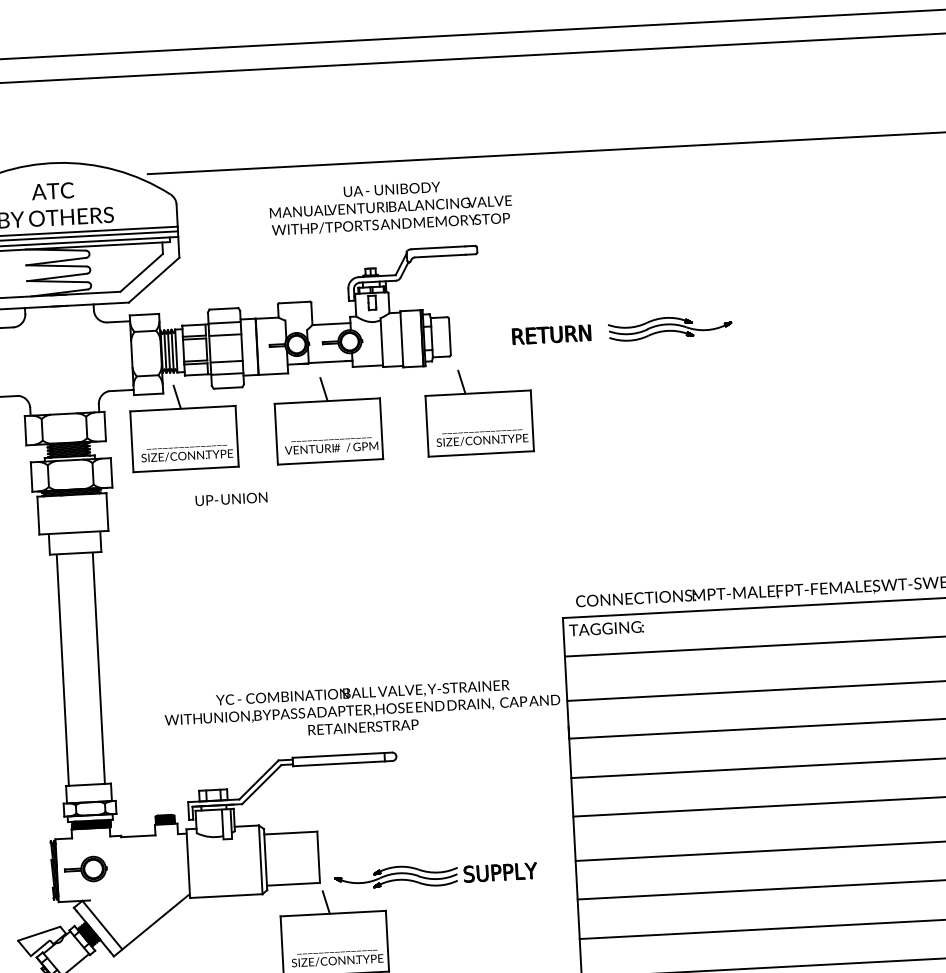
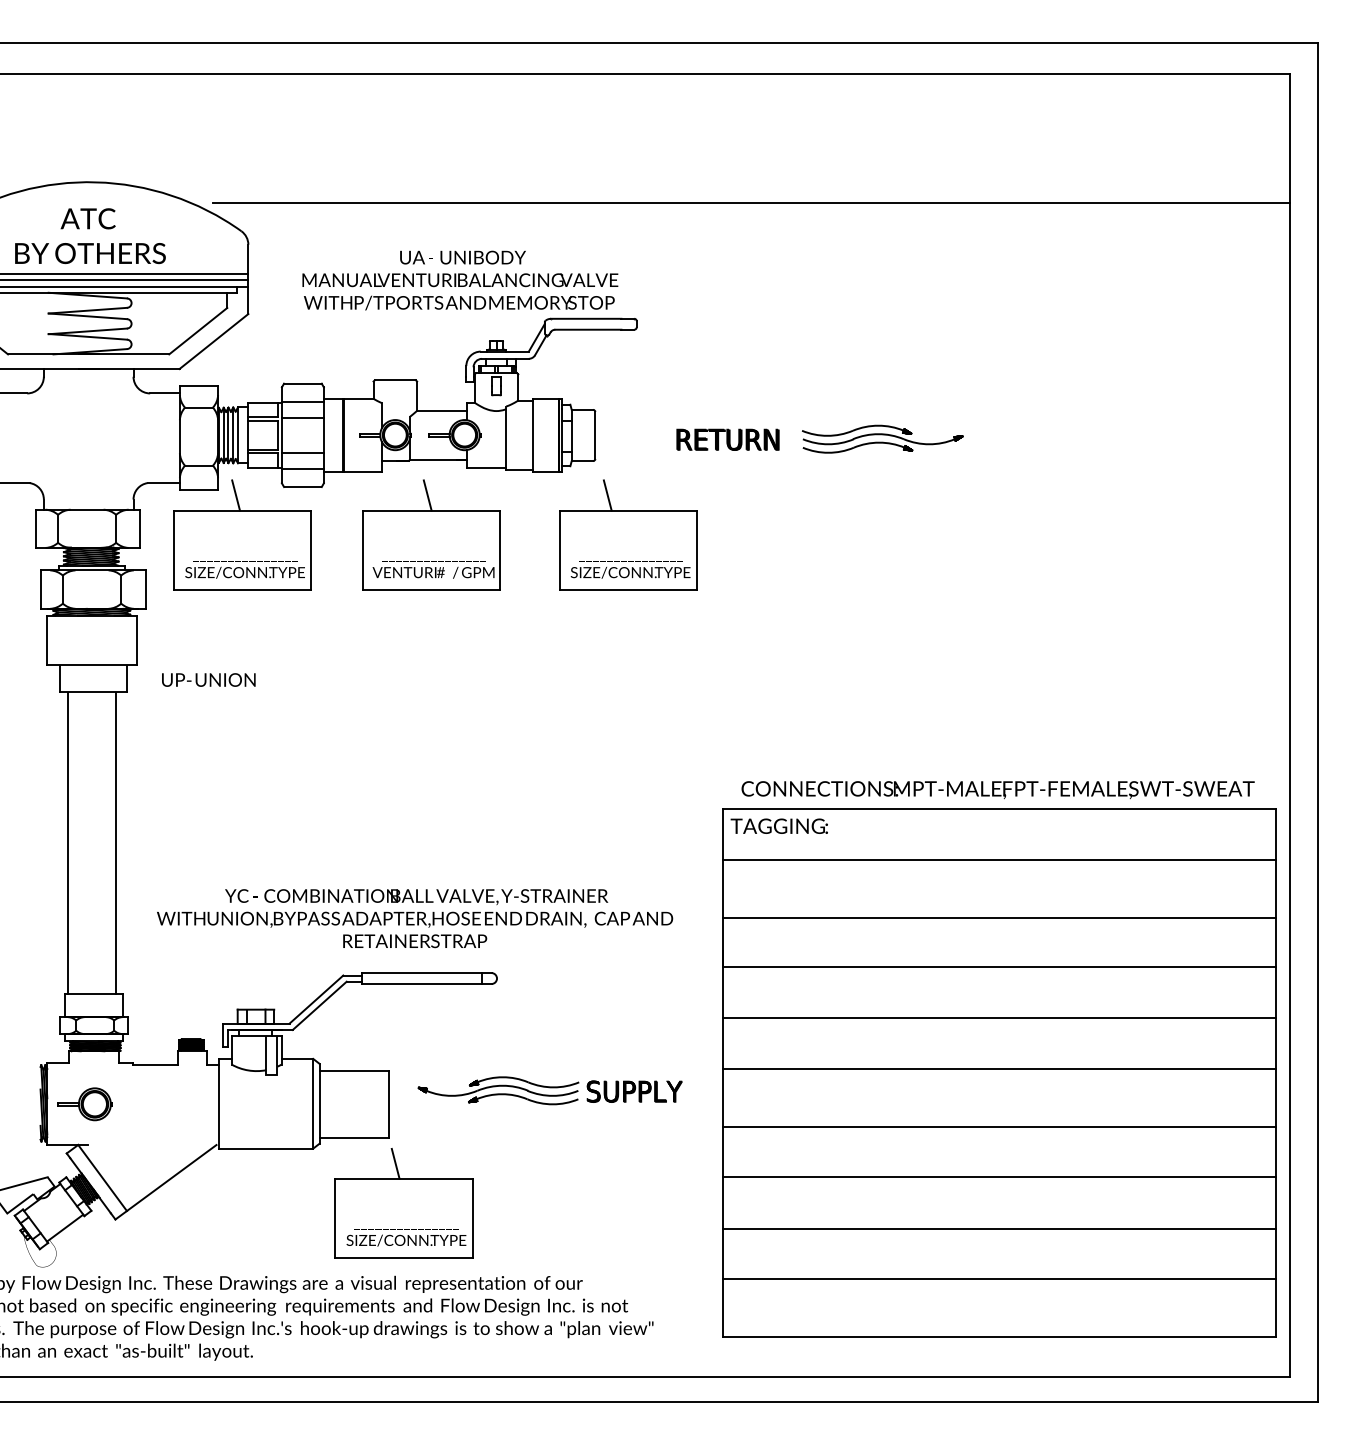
text: (391, 207) -> (460, 280), moved
text: (231, 498) -> (208, 679), moved
text: (362, 709) -> (415, 918), moved
part: (435, 875) -> (549, 1090), moved

